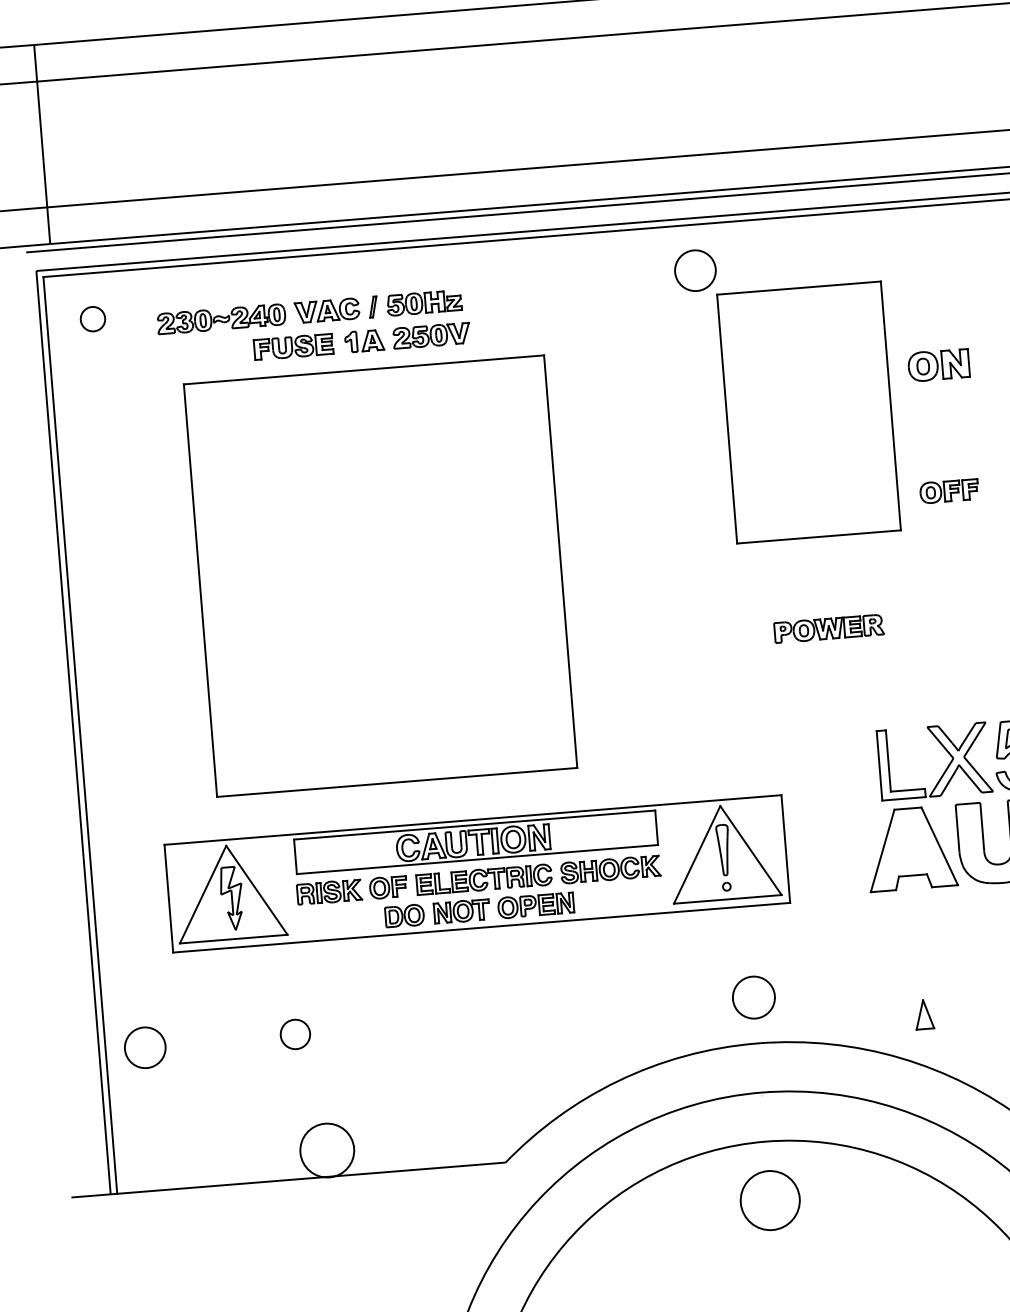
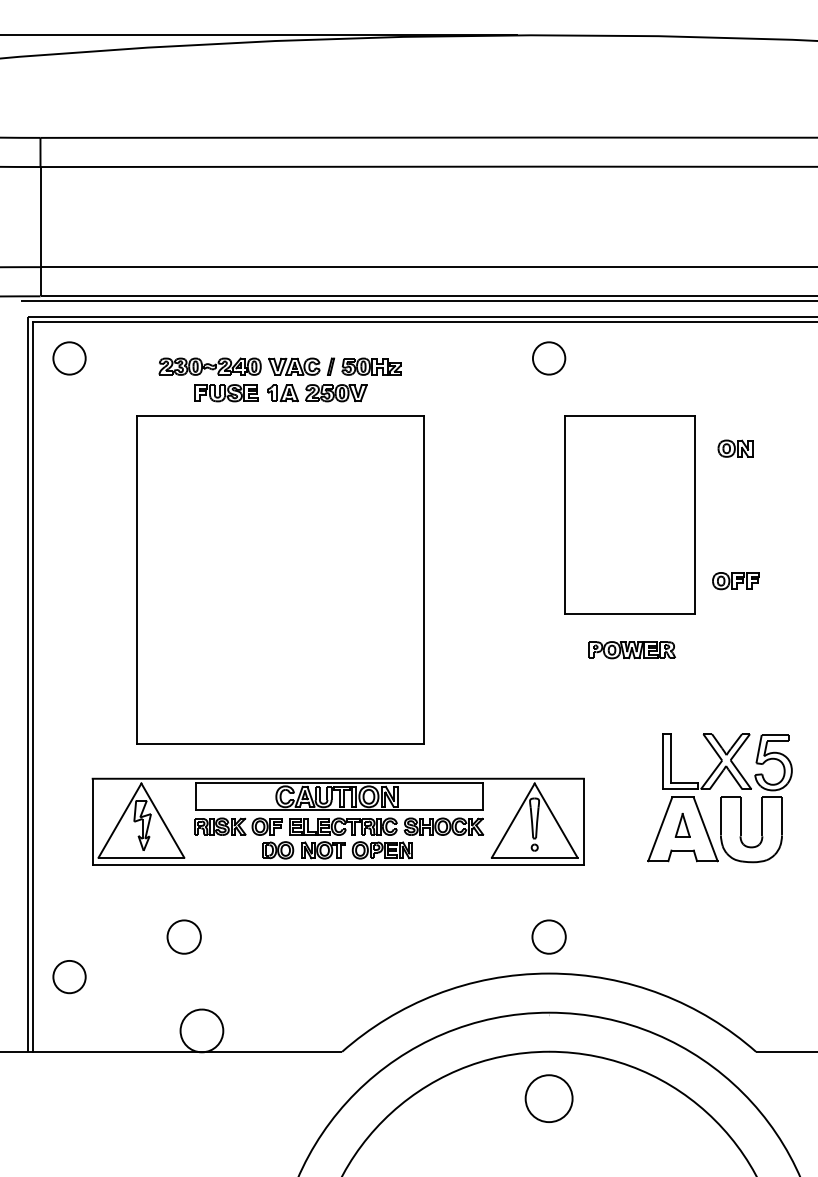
part: (308, 311) -> (279, 366), moved
circle: (92, 319) -> (69, 358), size x1.67
part: (938, 364) -> (735, 448), size x0.71
part: (808, 412) -> (629, 514), moved
part: (948, 491) -> (735, 581), moved
part: (923, 1014) -> (682, 825), moved
part: (294, 1033) -> (183, 936), size x1.43
part: (145, 1048) -> (69, 977), moved

